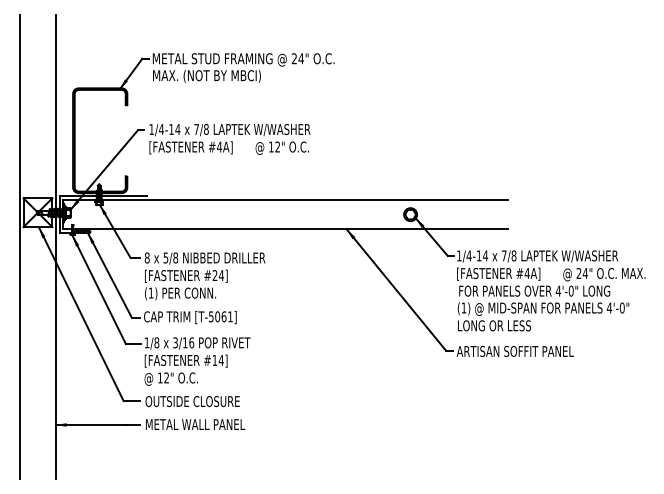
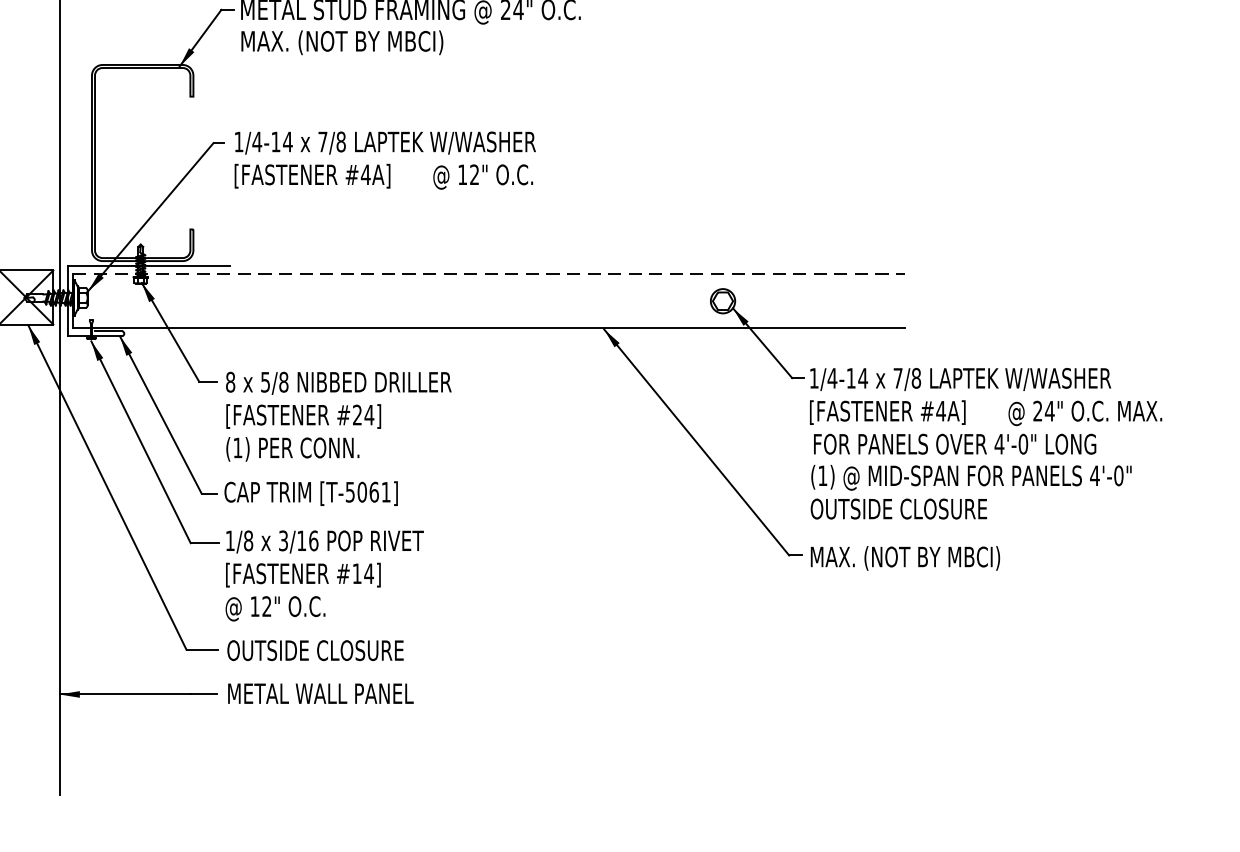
line: (285, 200) -> (489, 274), solid -> dashed
text: (504, 325) -> (898, 508), LONG OR LESS -> OUTSIDE CLOSURE
text: (514, 351) -> (917, 557), ARTISAN SOFFIT PANEL -> MAX. (NOT BY MBCI)

